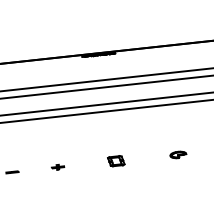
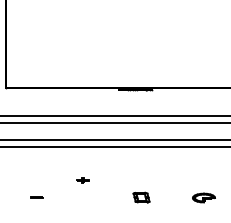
part: (177, 155) -> (203, 198), size x1.4
part: (57, 167) -> (82, 180), moved

